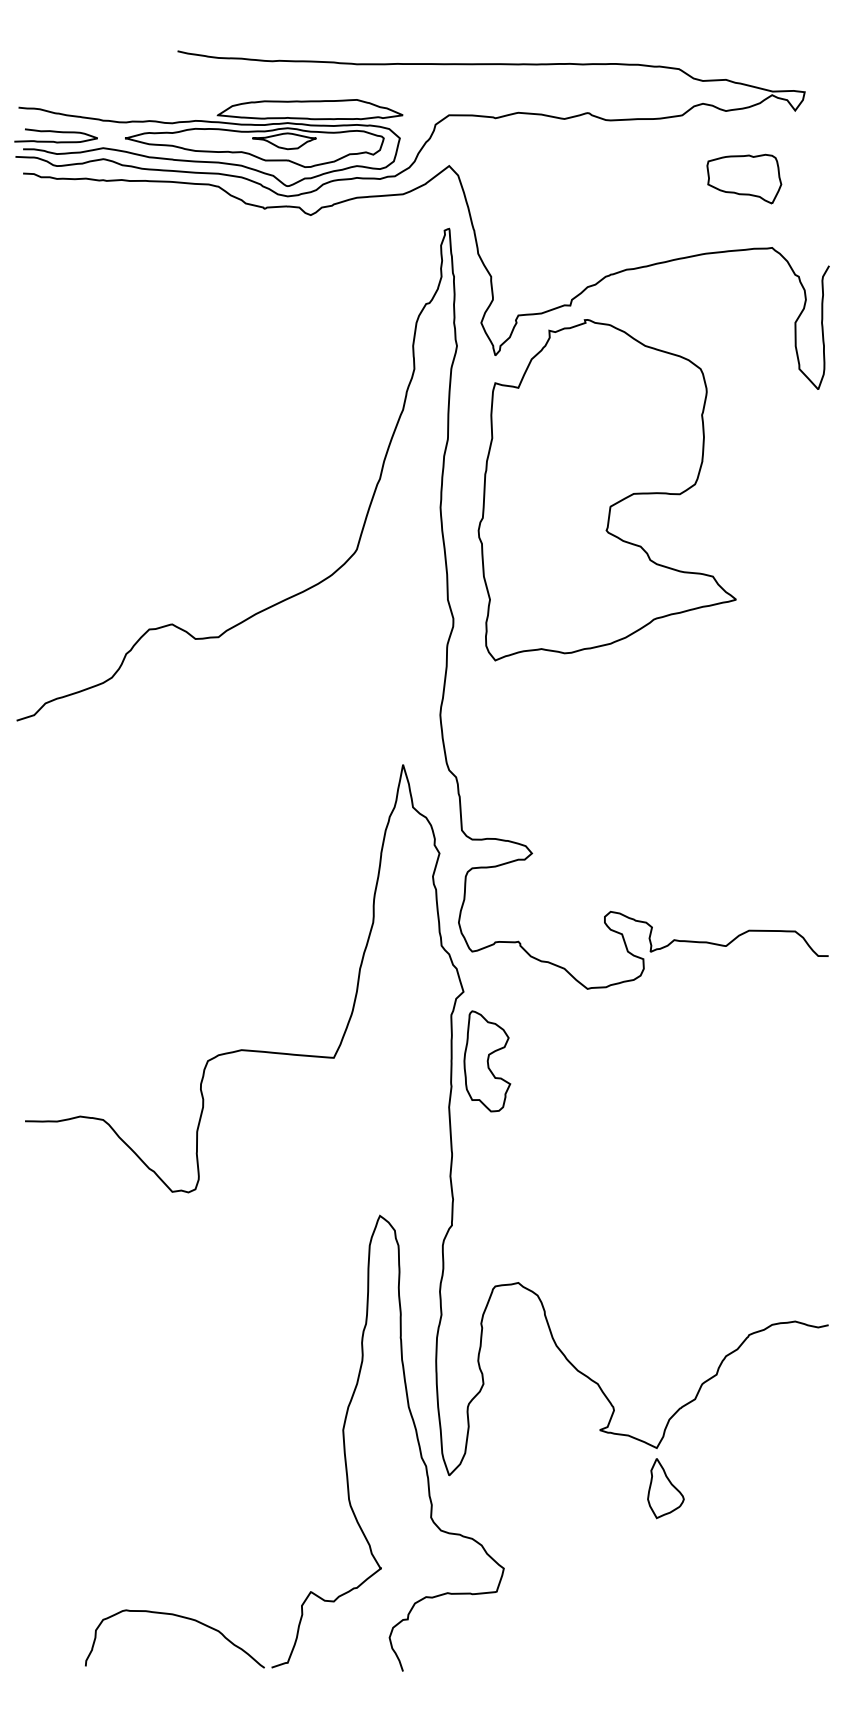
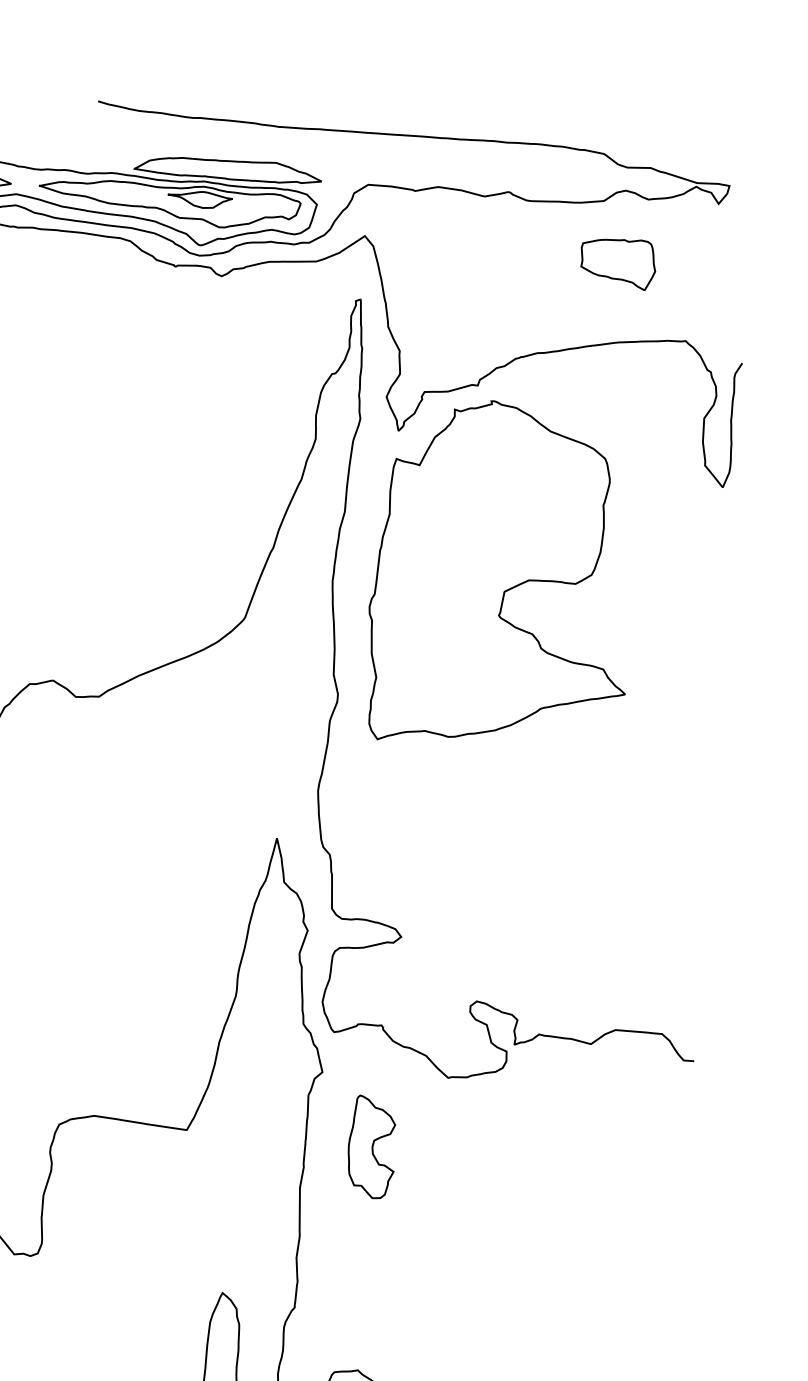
part: (744, 178) -> (618, 263), moved
part: (487, 1061) -> (372, 1147), moved

